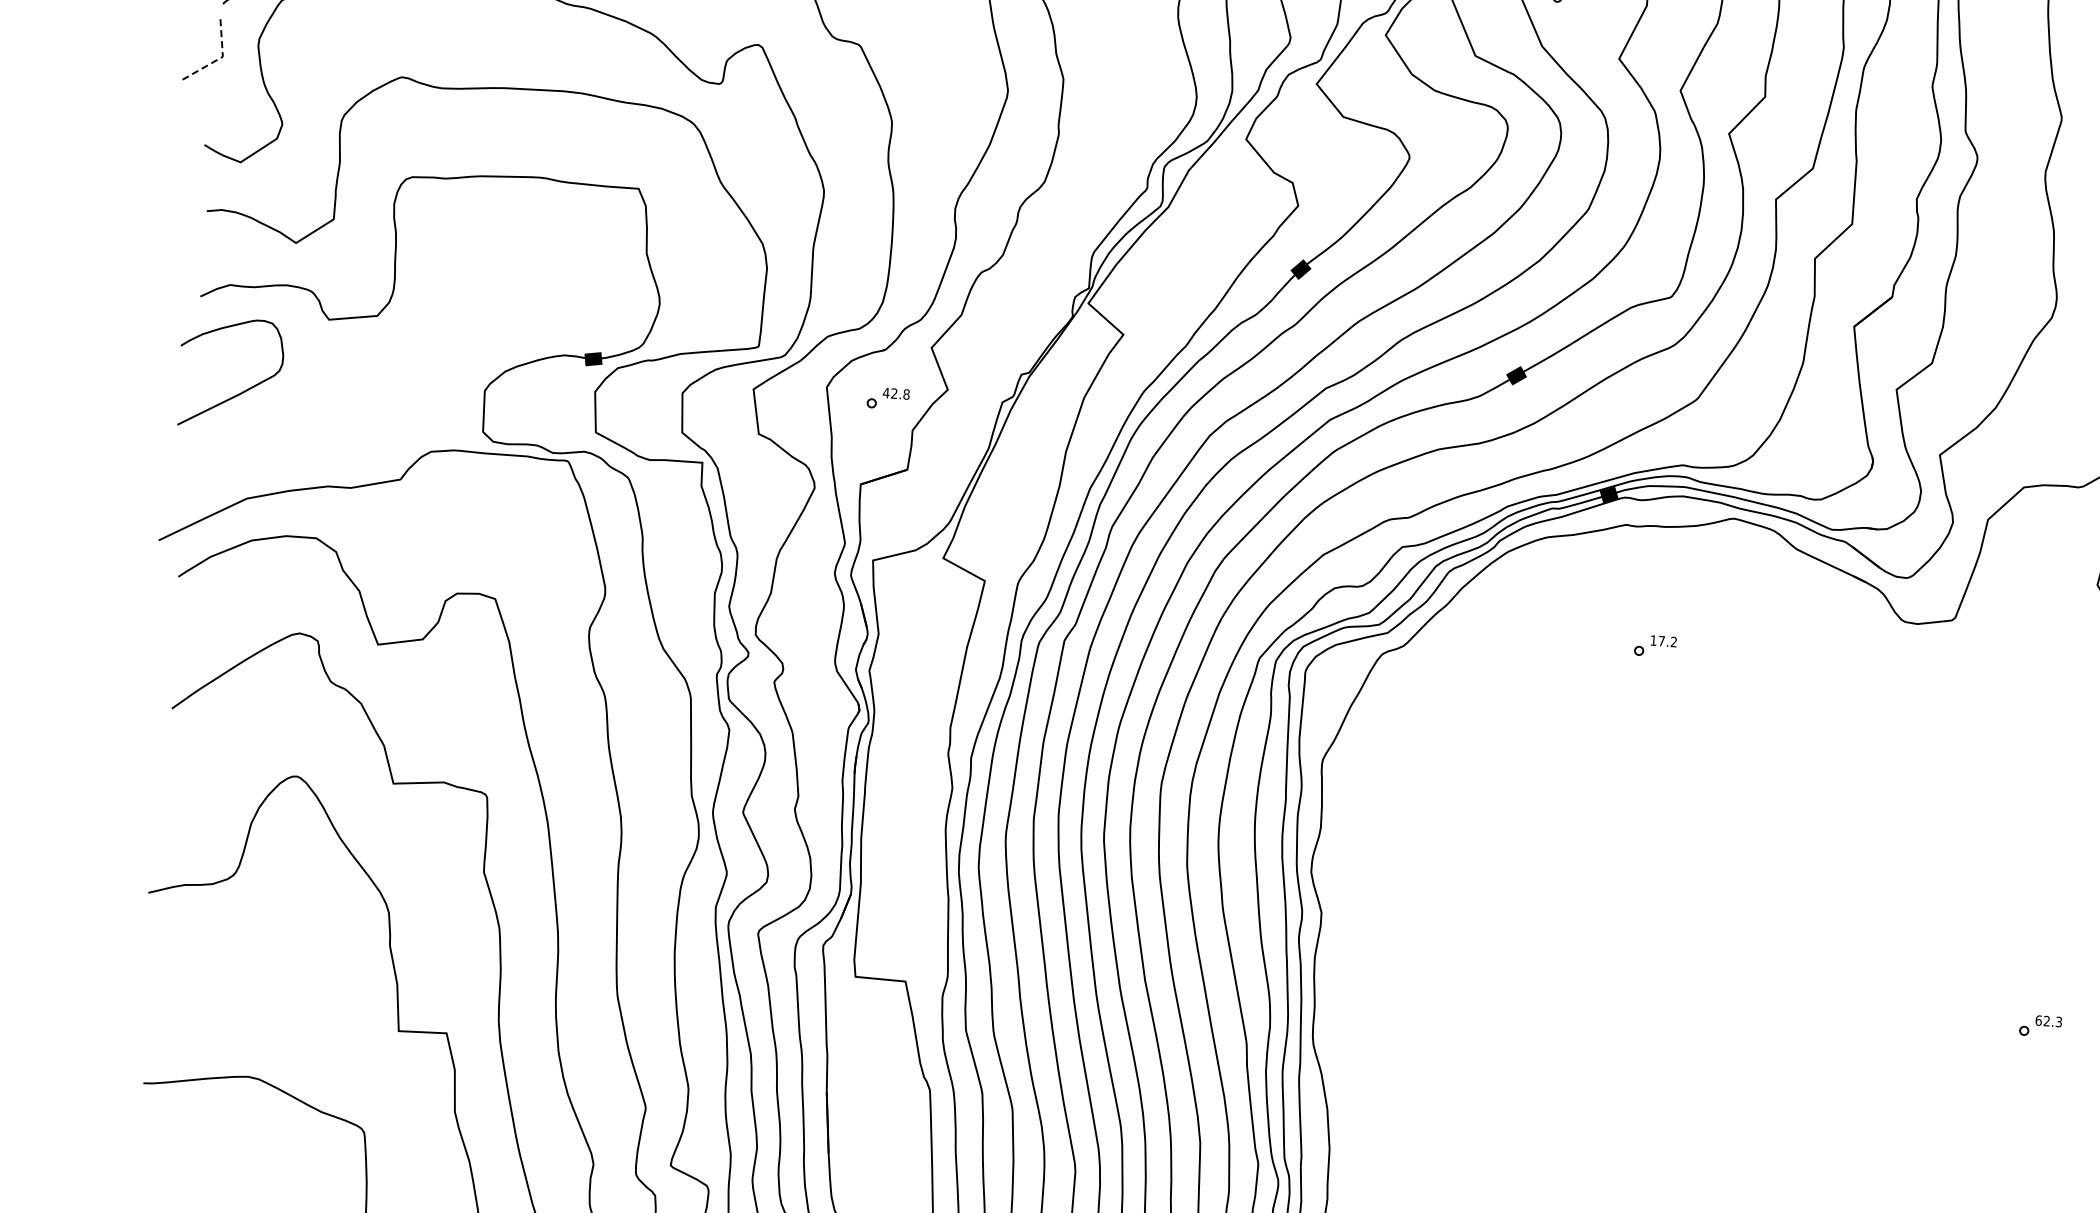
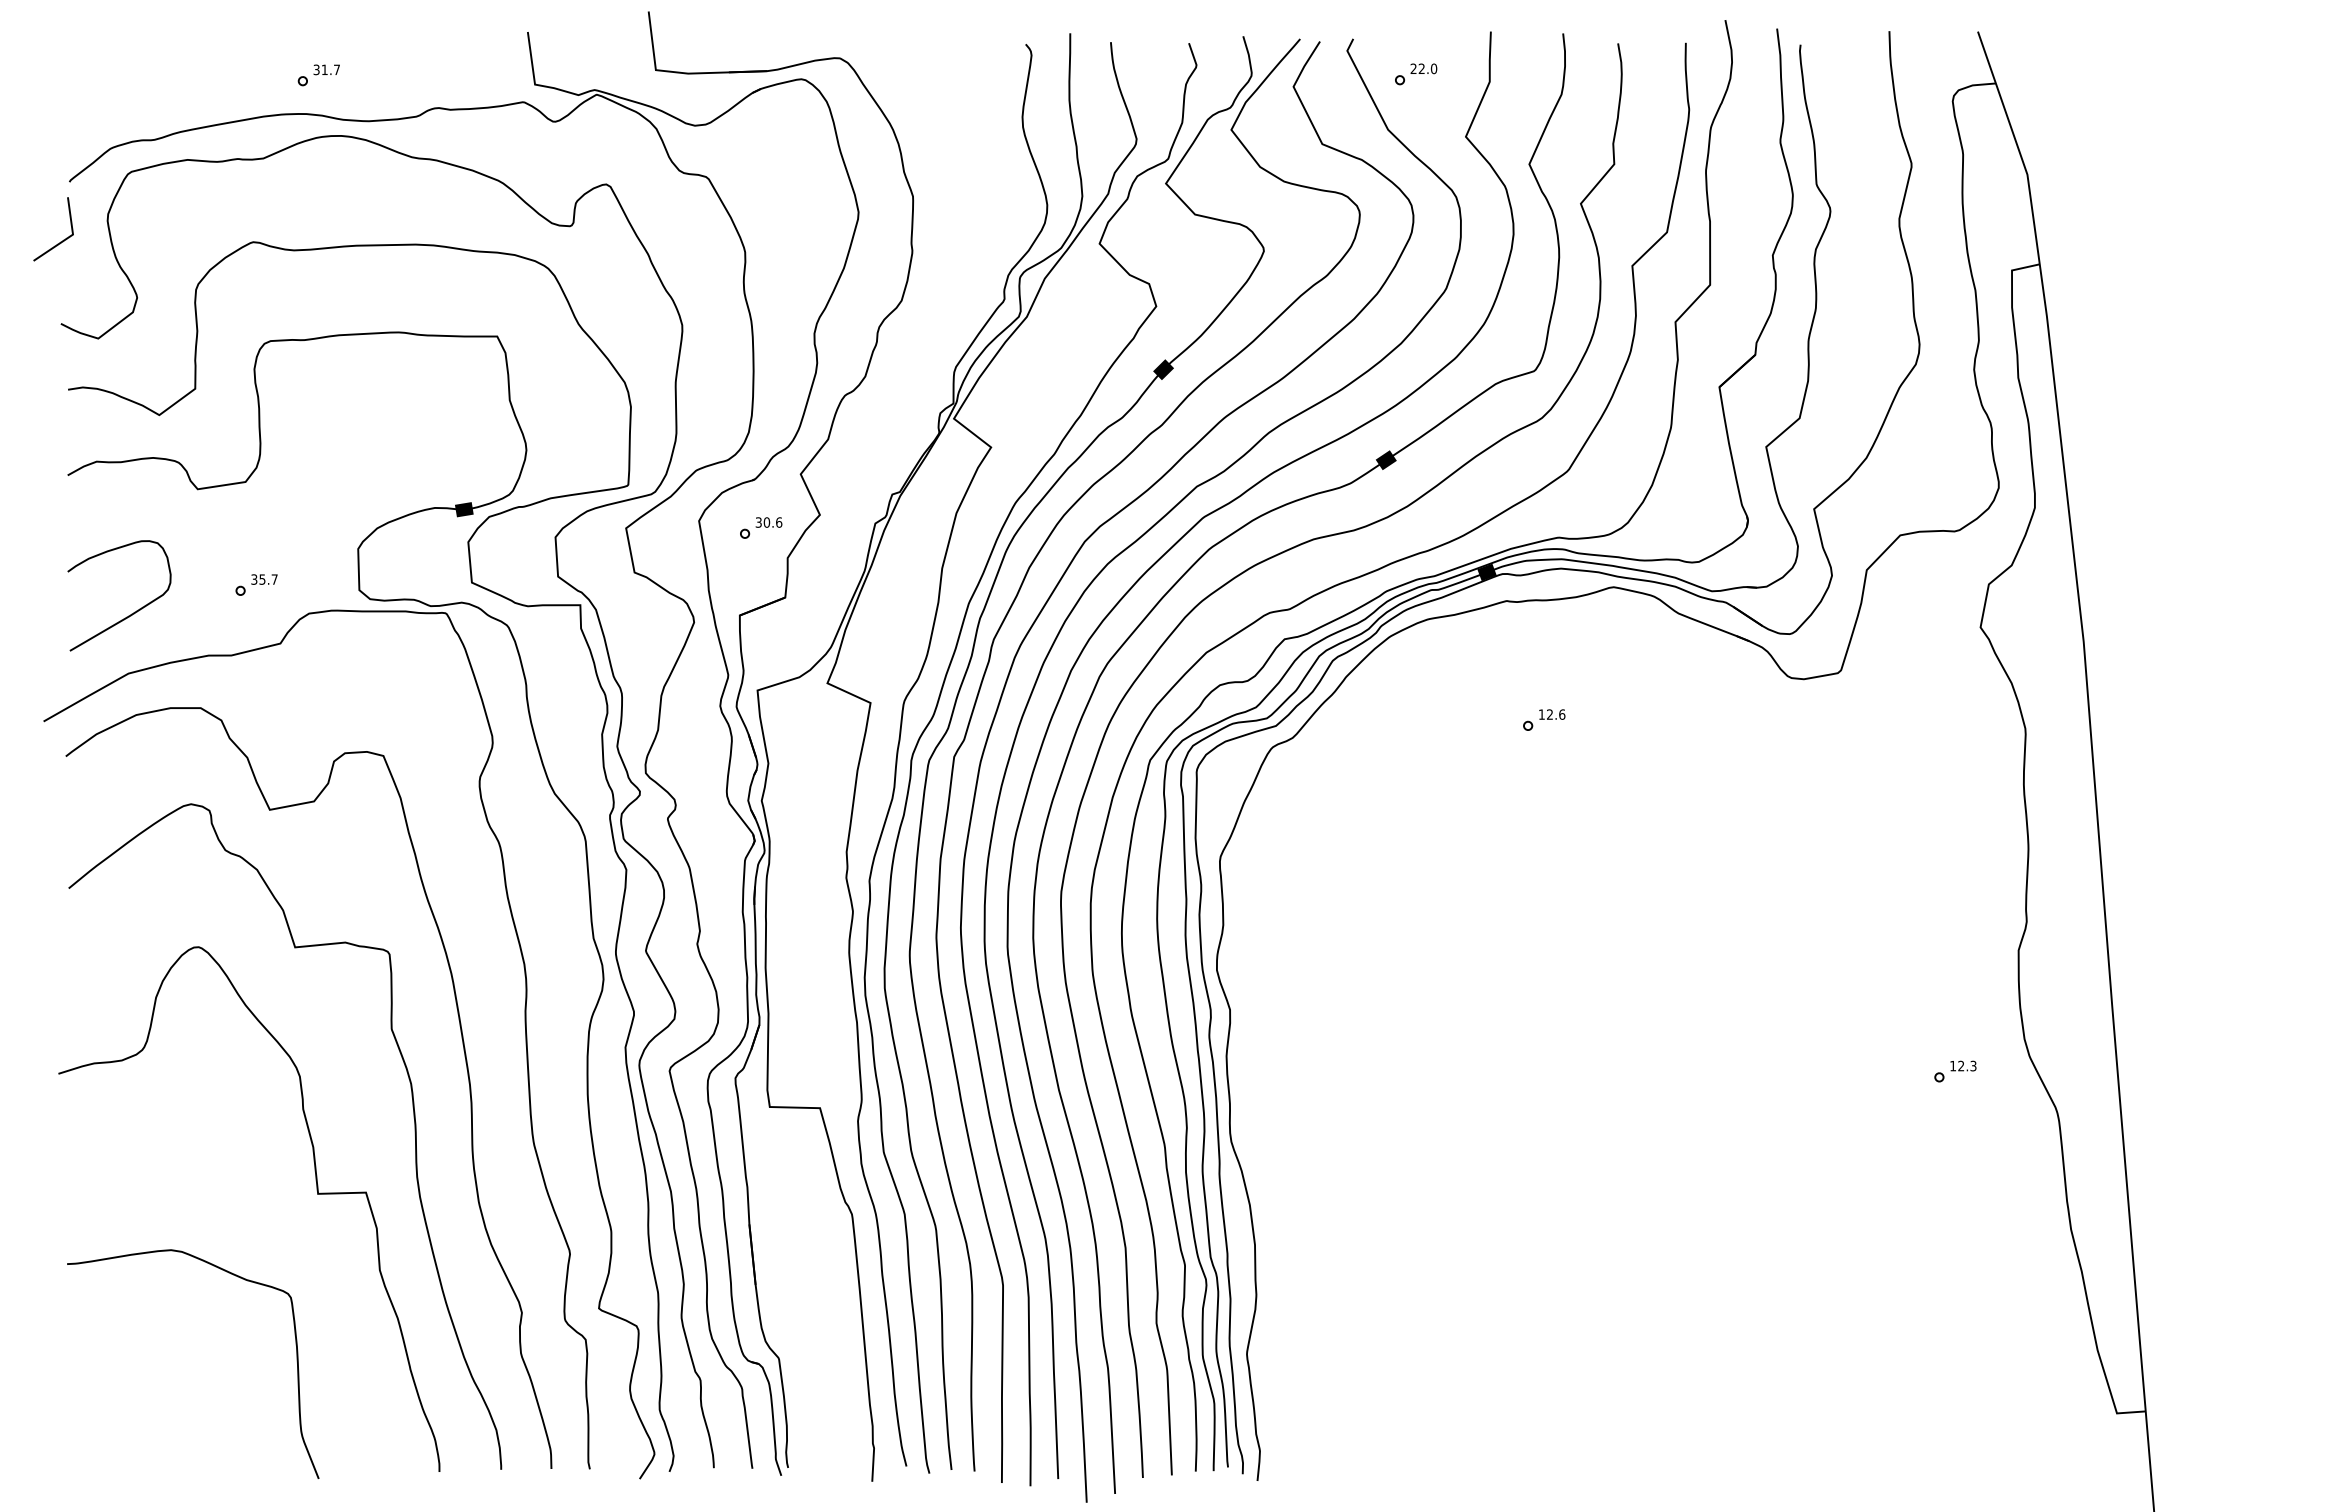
line: (218, 59) -> (68, 237), dashed -> solid
curve: (241, 391) -> (131, 613), moved
text: (895, 393) -> (768, 522), 42.8 -> 30.6
part: (380, 418) -> (256, 584), added
text: (1668, 641) -> (1556, 714), 17.2 -> 12.6
text: (2039, 1020) -> (1953, 1065), 62.3 -> 12.3

